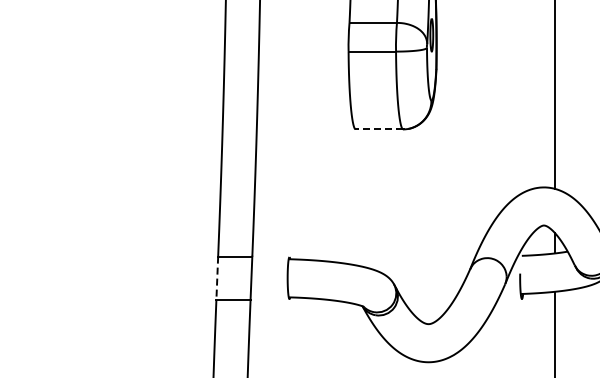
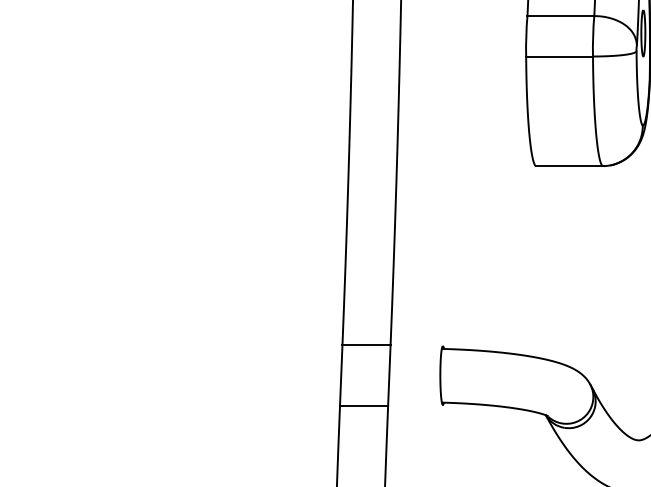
line: (379, 129) -> (569, 166), dashed -> solid
line: (217, 278) -> (341, 376), dashed -> solid

